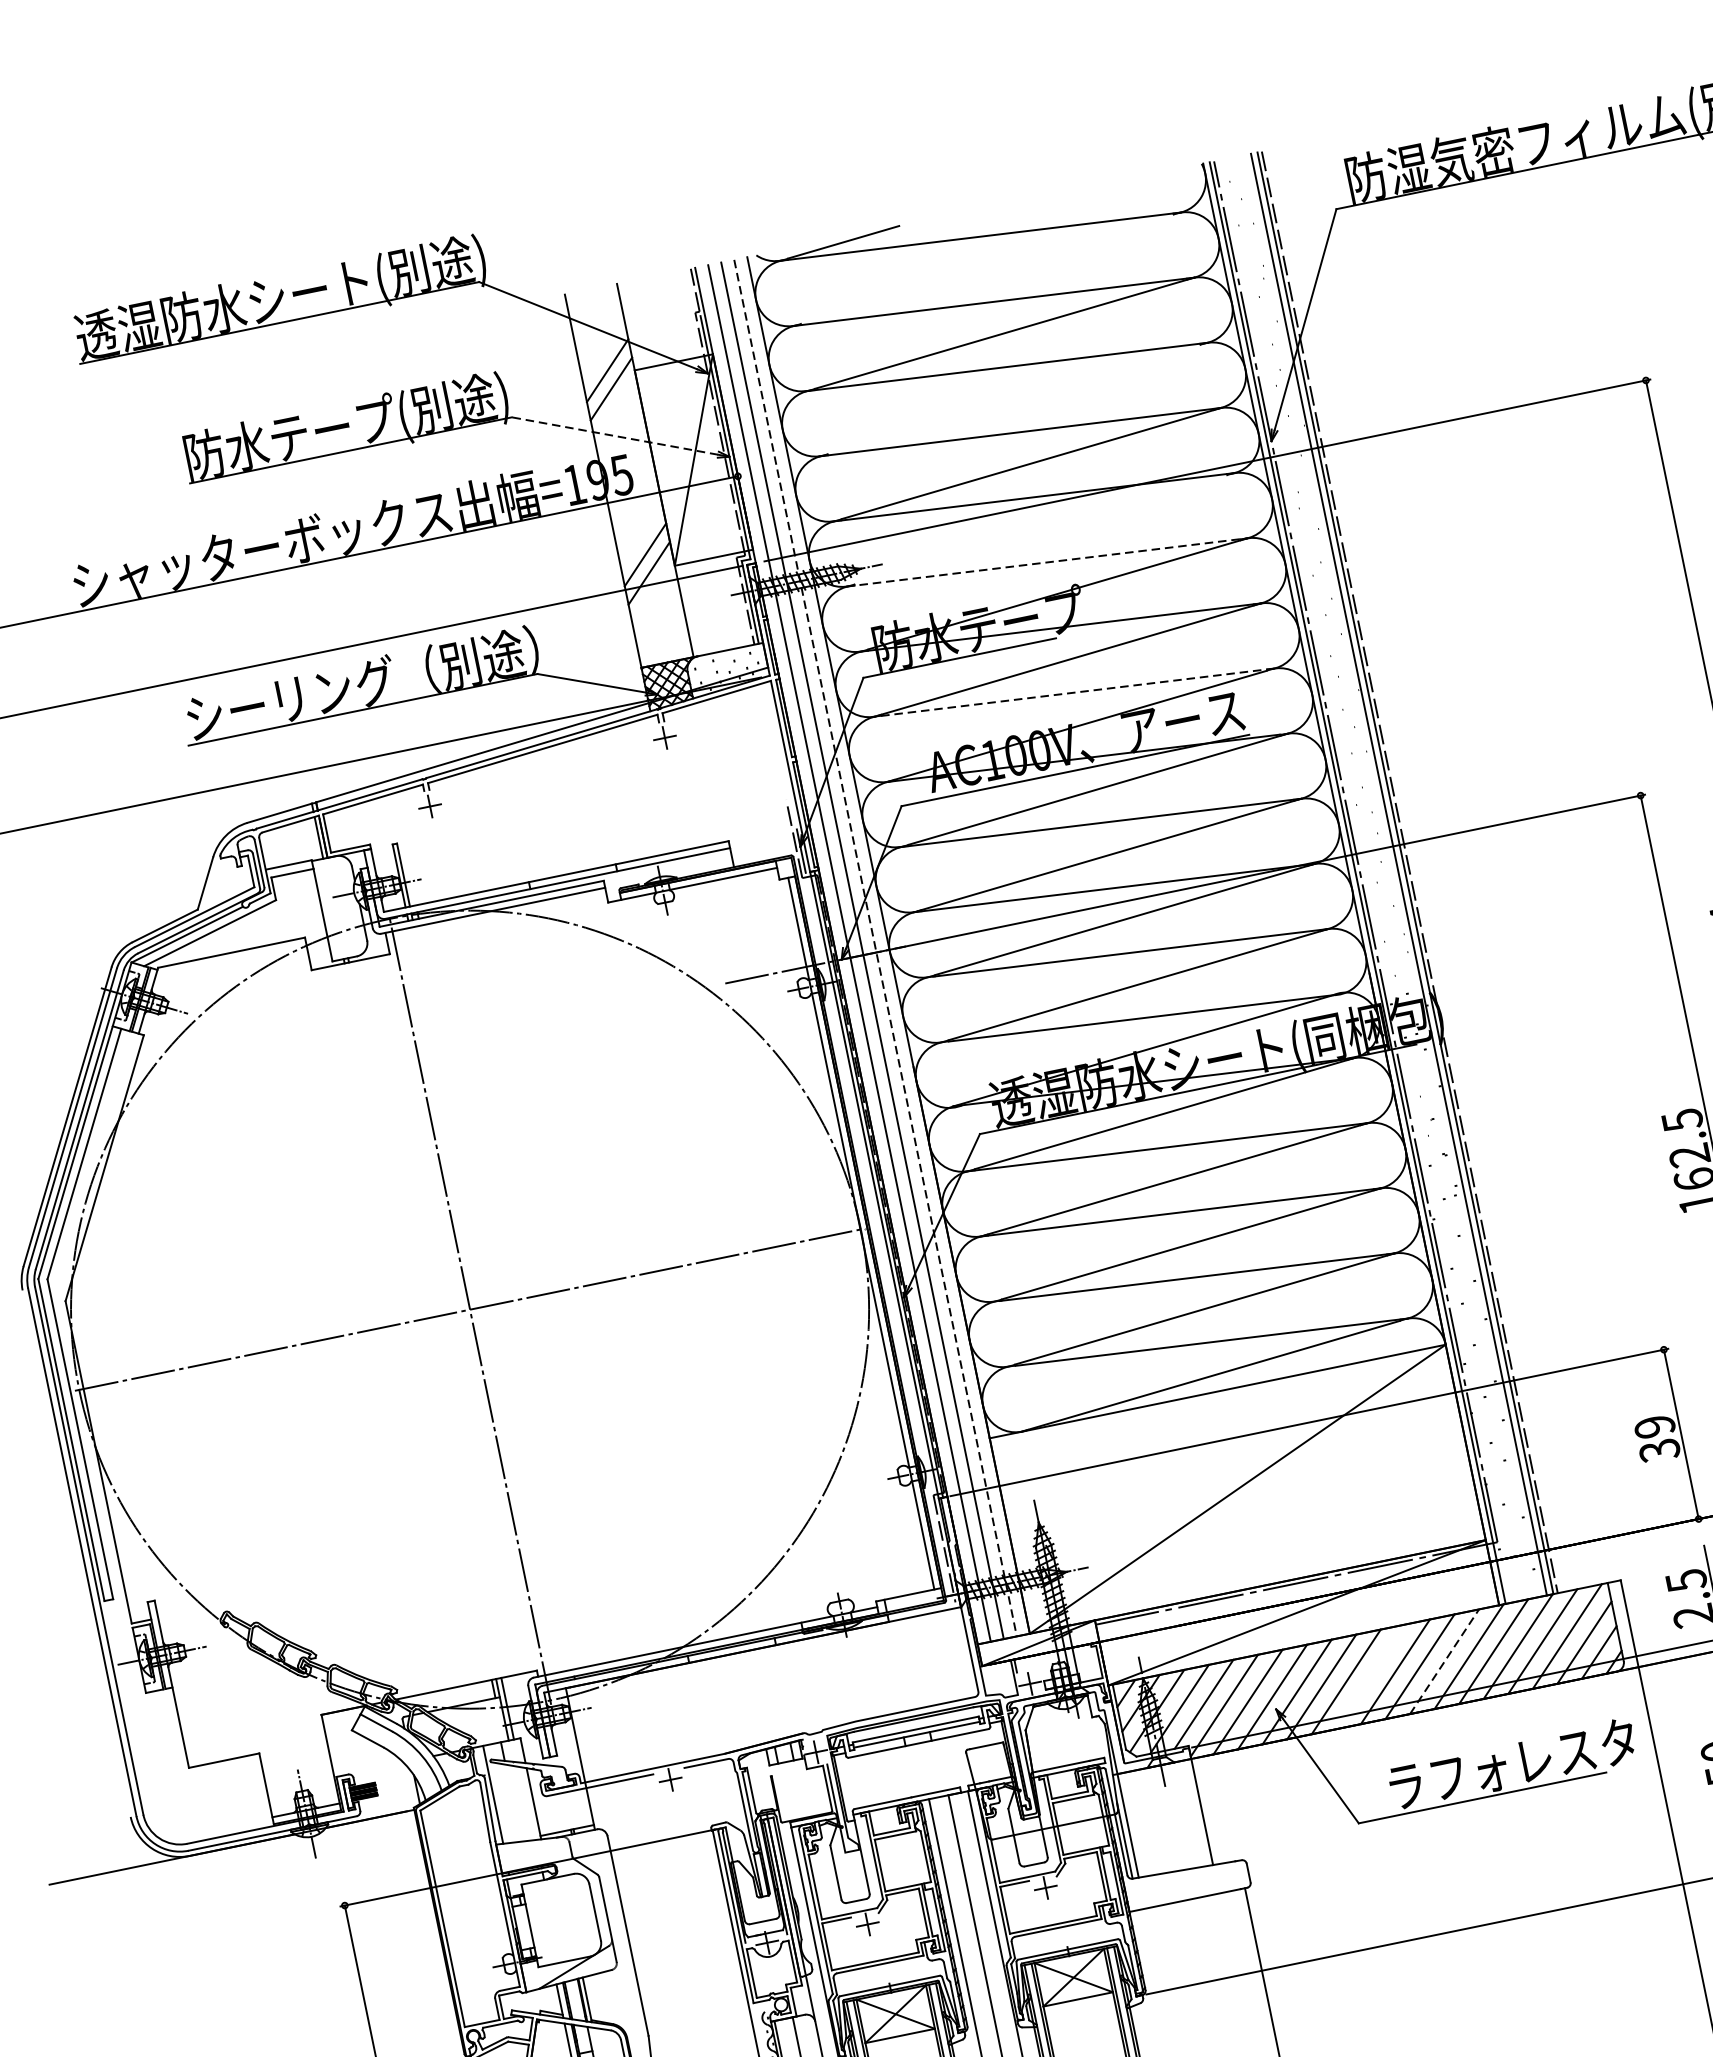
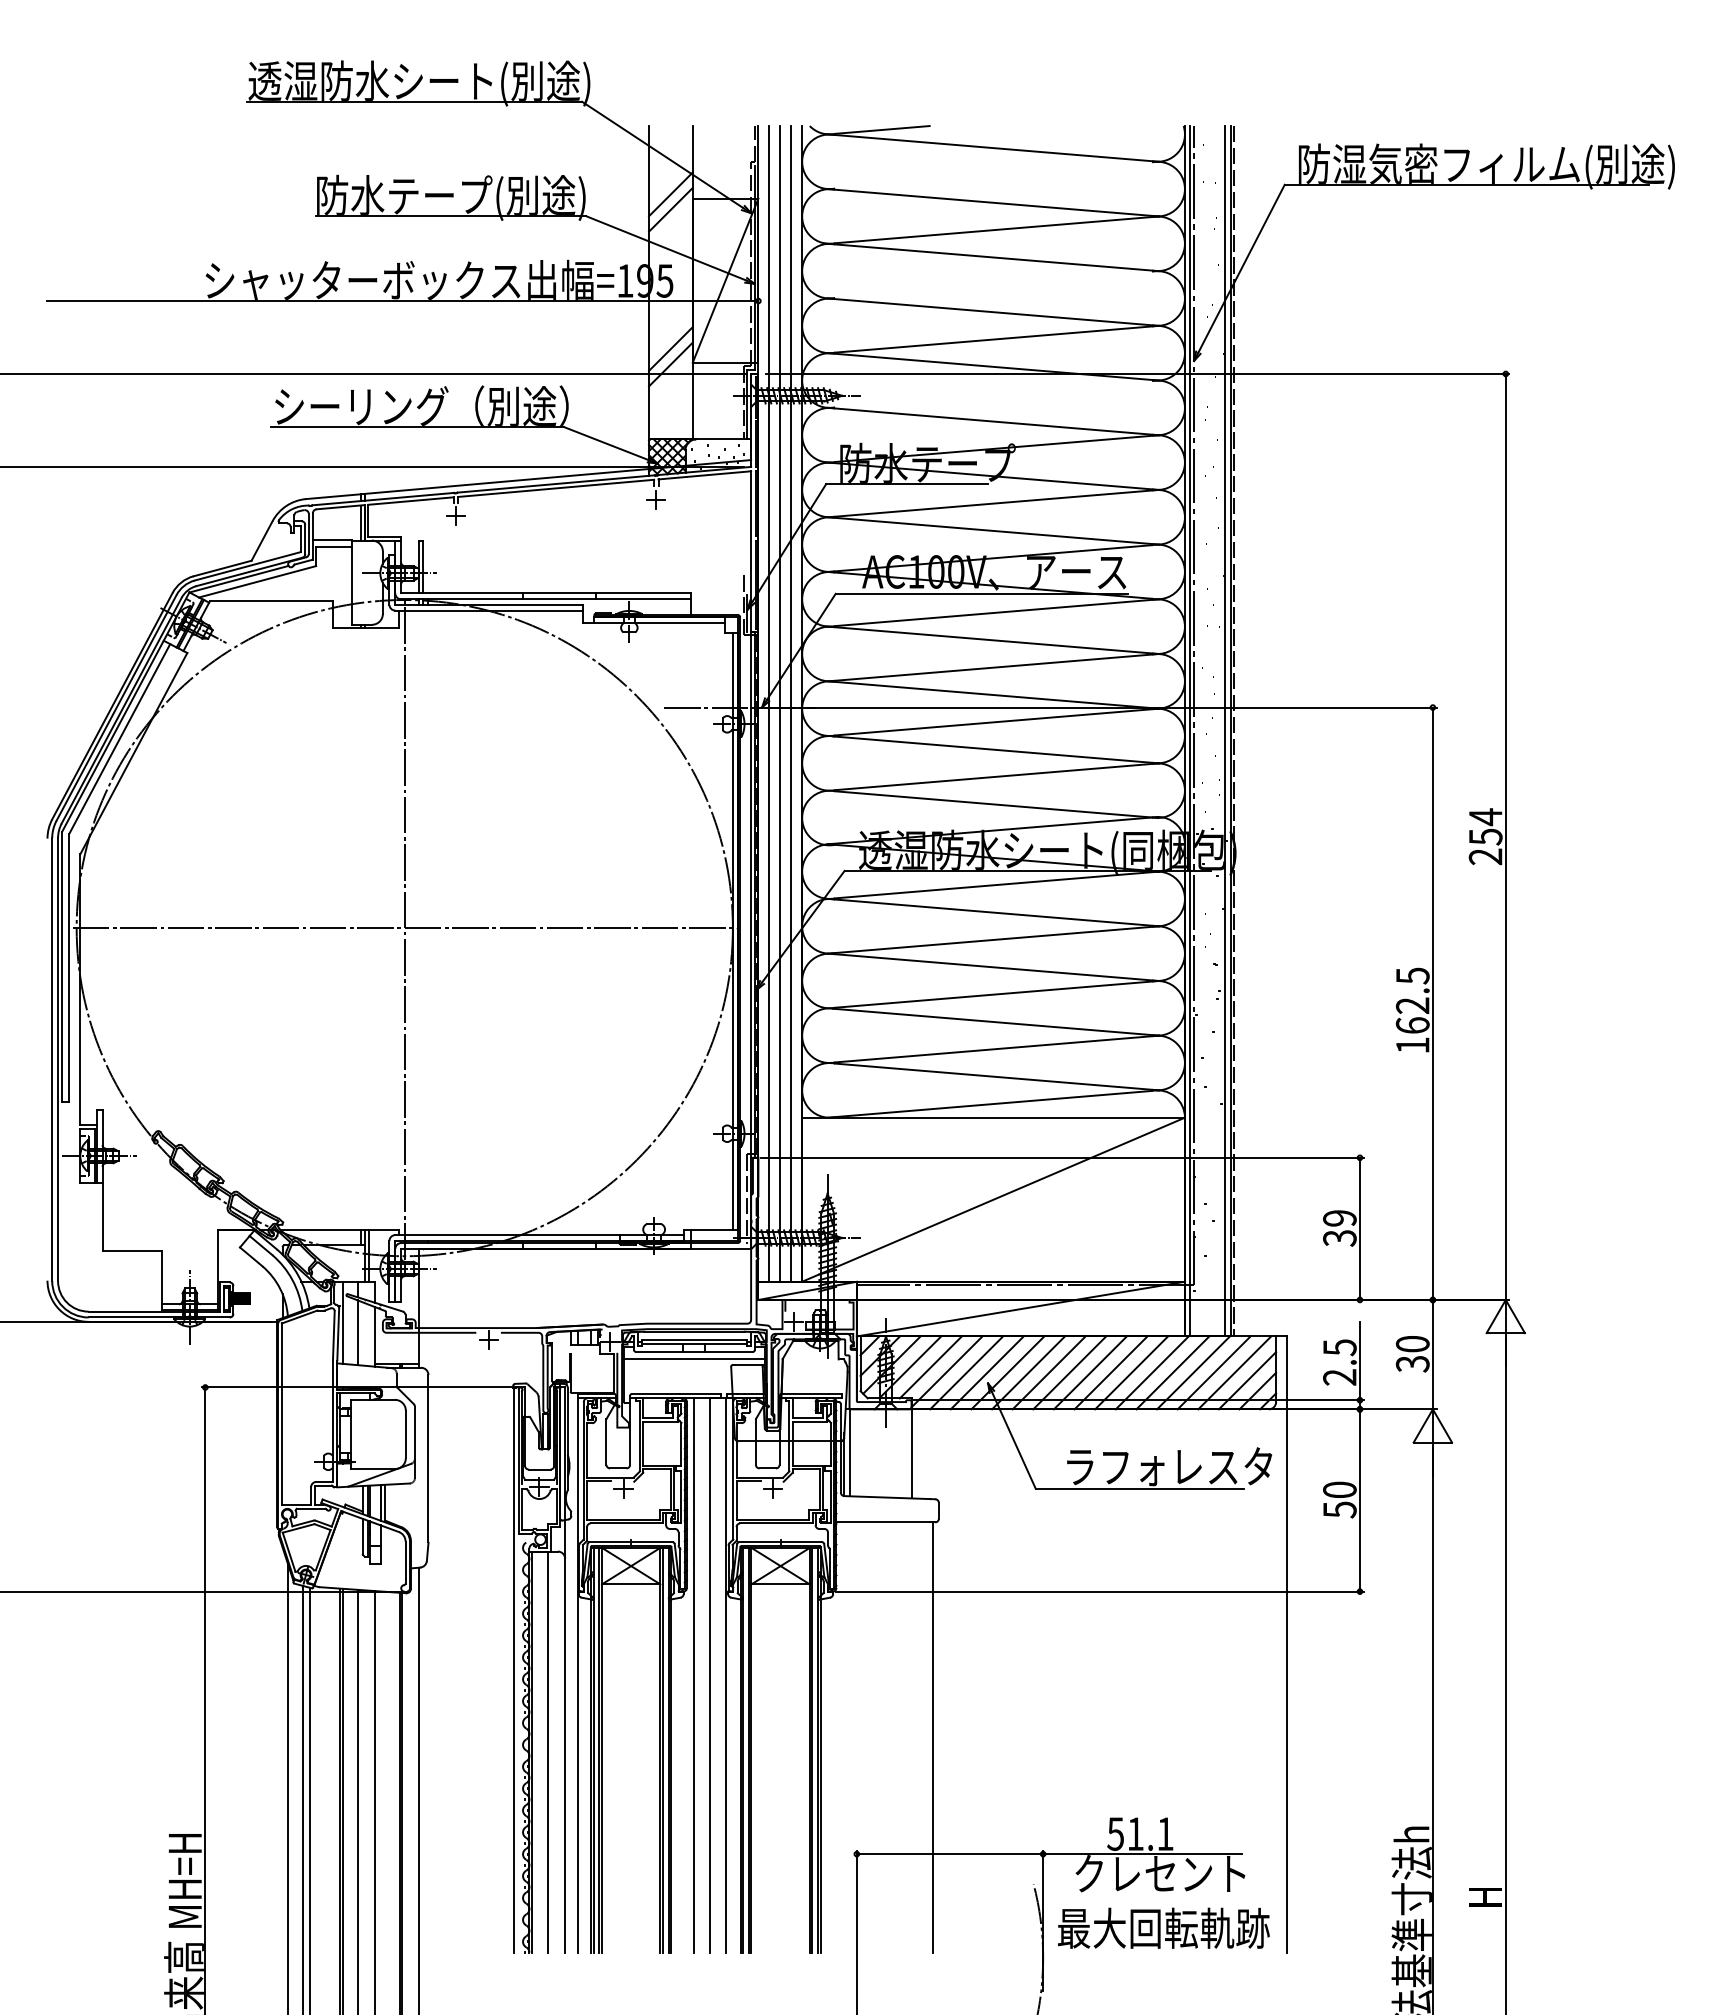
line: (614, 436) -> (665, 248), dashed -> solid
line: (1047, 562) -> (993, 421), dashed -> solid
line: (1074, 692) -> (993, 530), dashed -> solid
line: (875, 947) -> (791, 703), dashed -> solid
line: (1444, 1661) -> (1131, 1372), dashed -> solid
line: (1370, 1676) -> (1069, 1372), added
line: (920, 1752) -> (694, 1359), added
line: (513, 1802) -> (358, 1332), added

